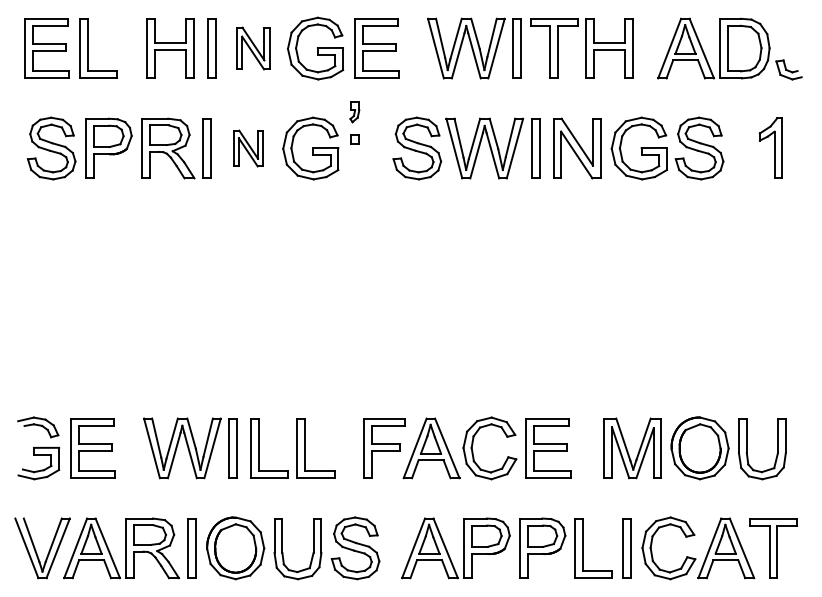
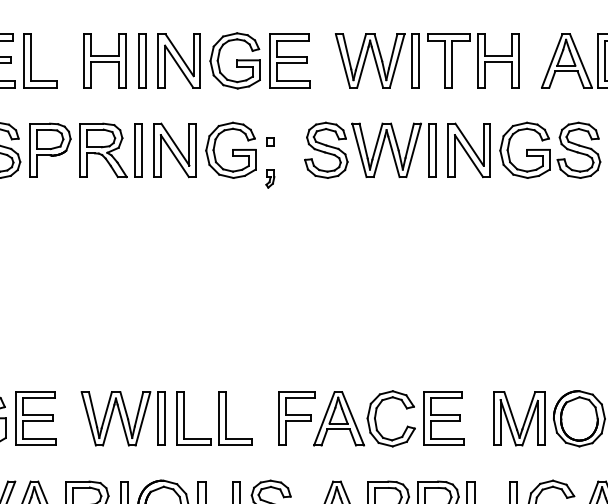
part: (253, 48) -> (179, 60), size x1.43
part: (354, 112) -> (270, 178), moved
part: (248, 148) -> (175, 150), size x1.67

